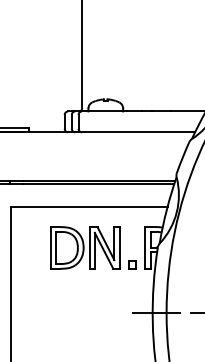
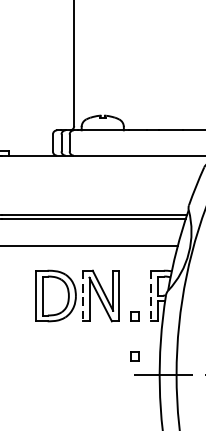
line: (89, 247) -> (82, 295), solid -> dashed
line: (145, 247) -> (150, 295), solid -> dashed
part: (132, 297) -> (135, 356), added

